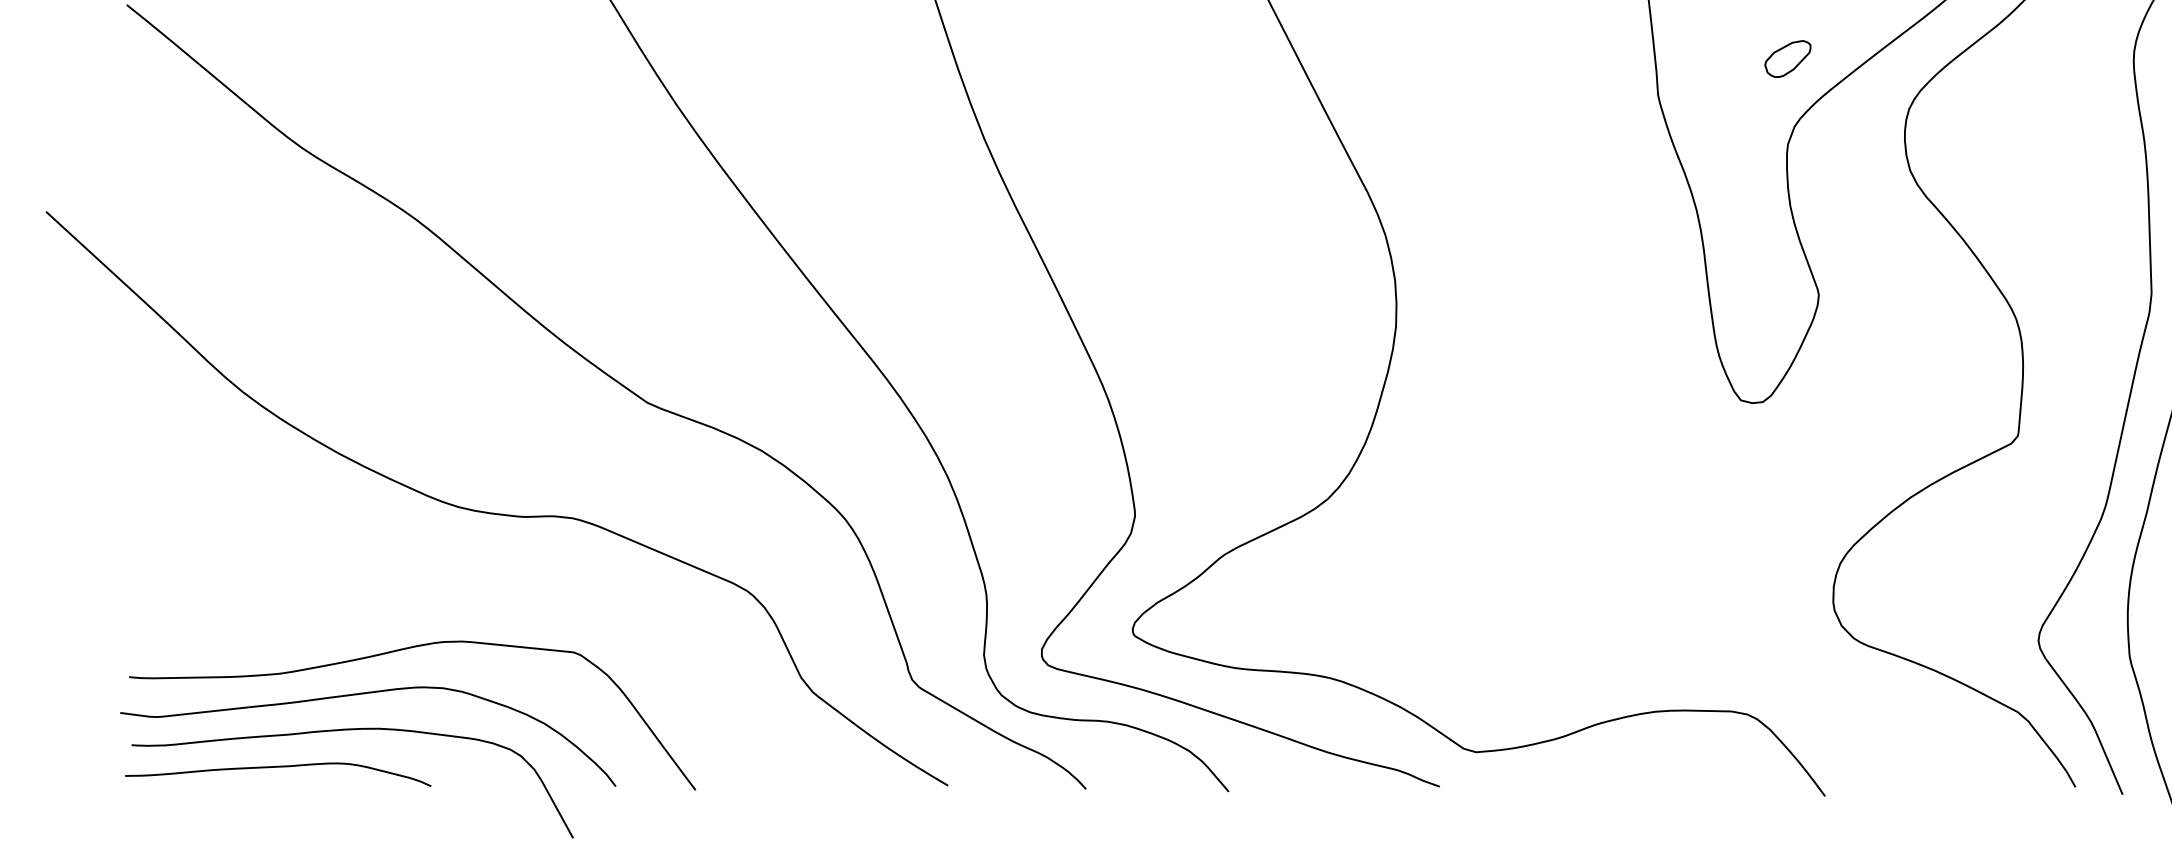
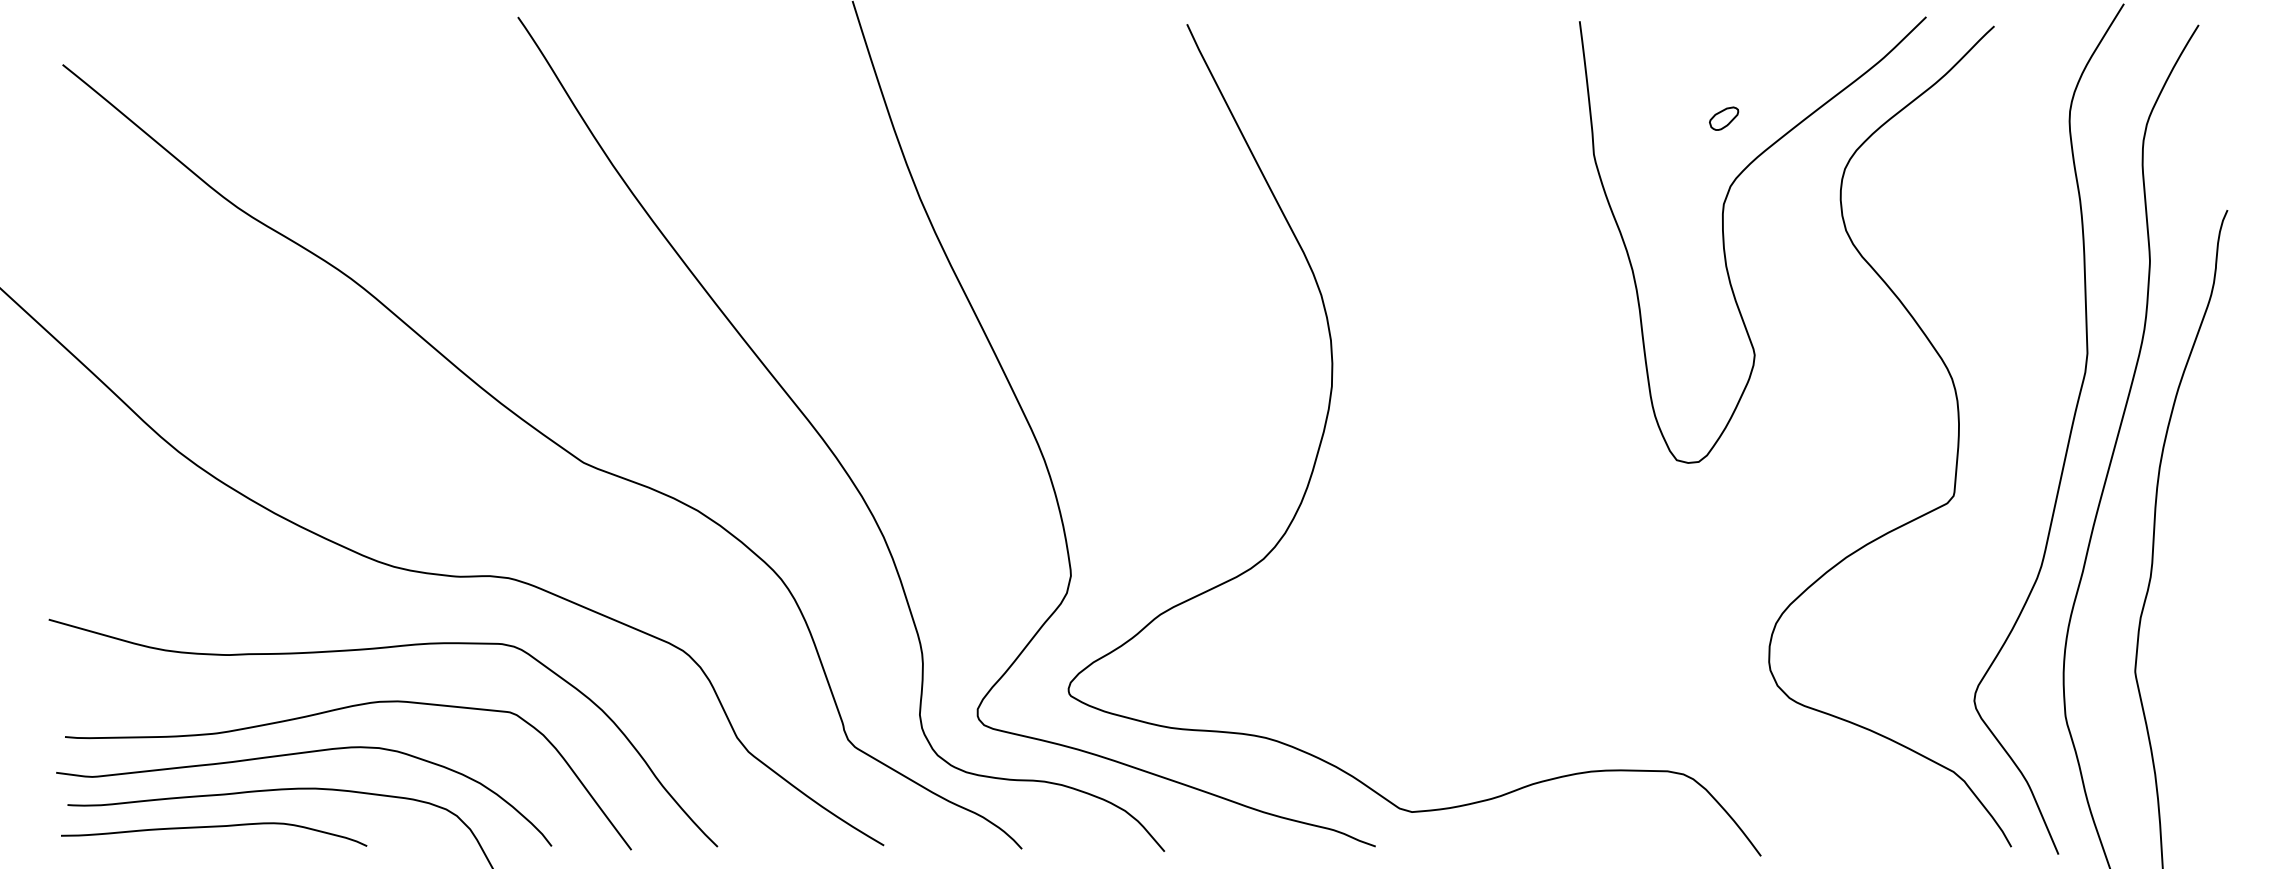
part: (1788, 58) -> (1724, 118), size x0.62
curve: (442, 589) -> (378, 649), added

